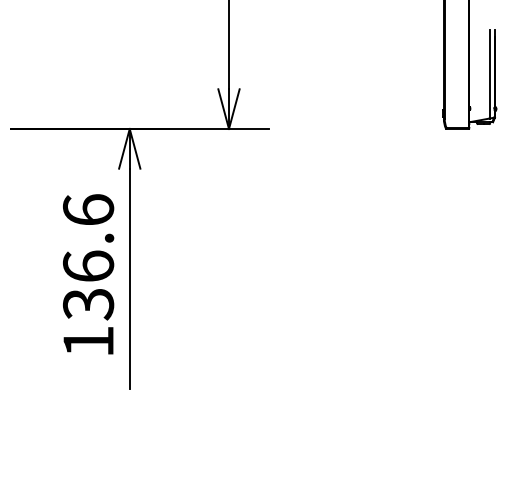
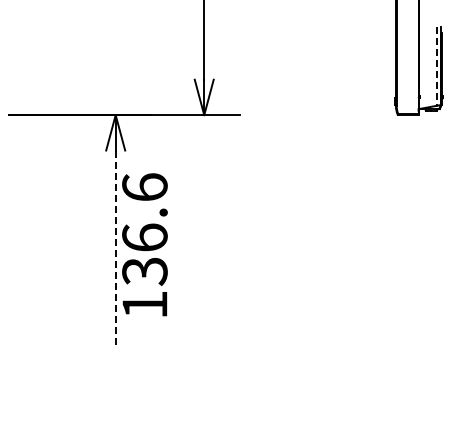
line: (489, 74) -> (436, 66), solid -> dashed
text: (88, 274) -> (144, 244), moved
line: (129, 279) -> (115, 249), solid -> dashed

